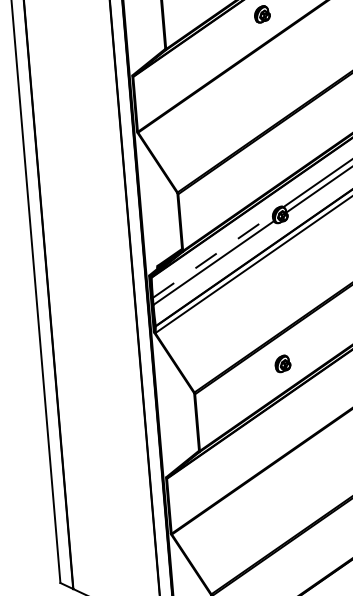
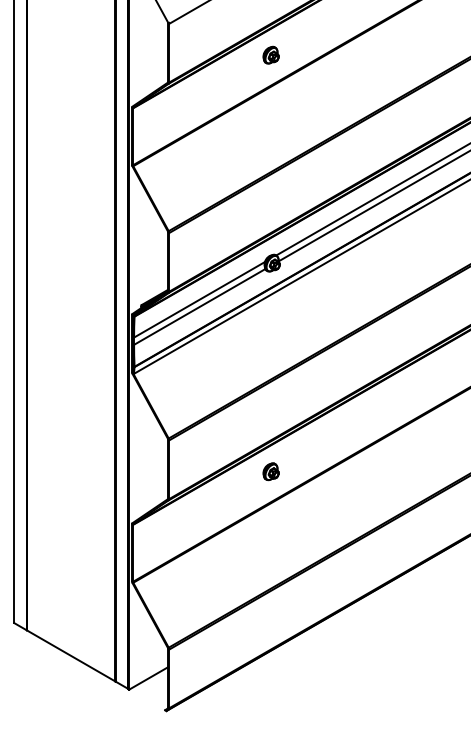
line: (212, 255) -> (199, 299), dashed -> solid
part: (282, 363) -> (270, 471), moved

